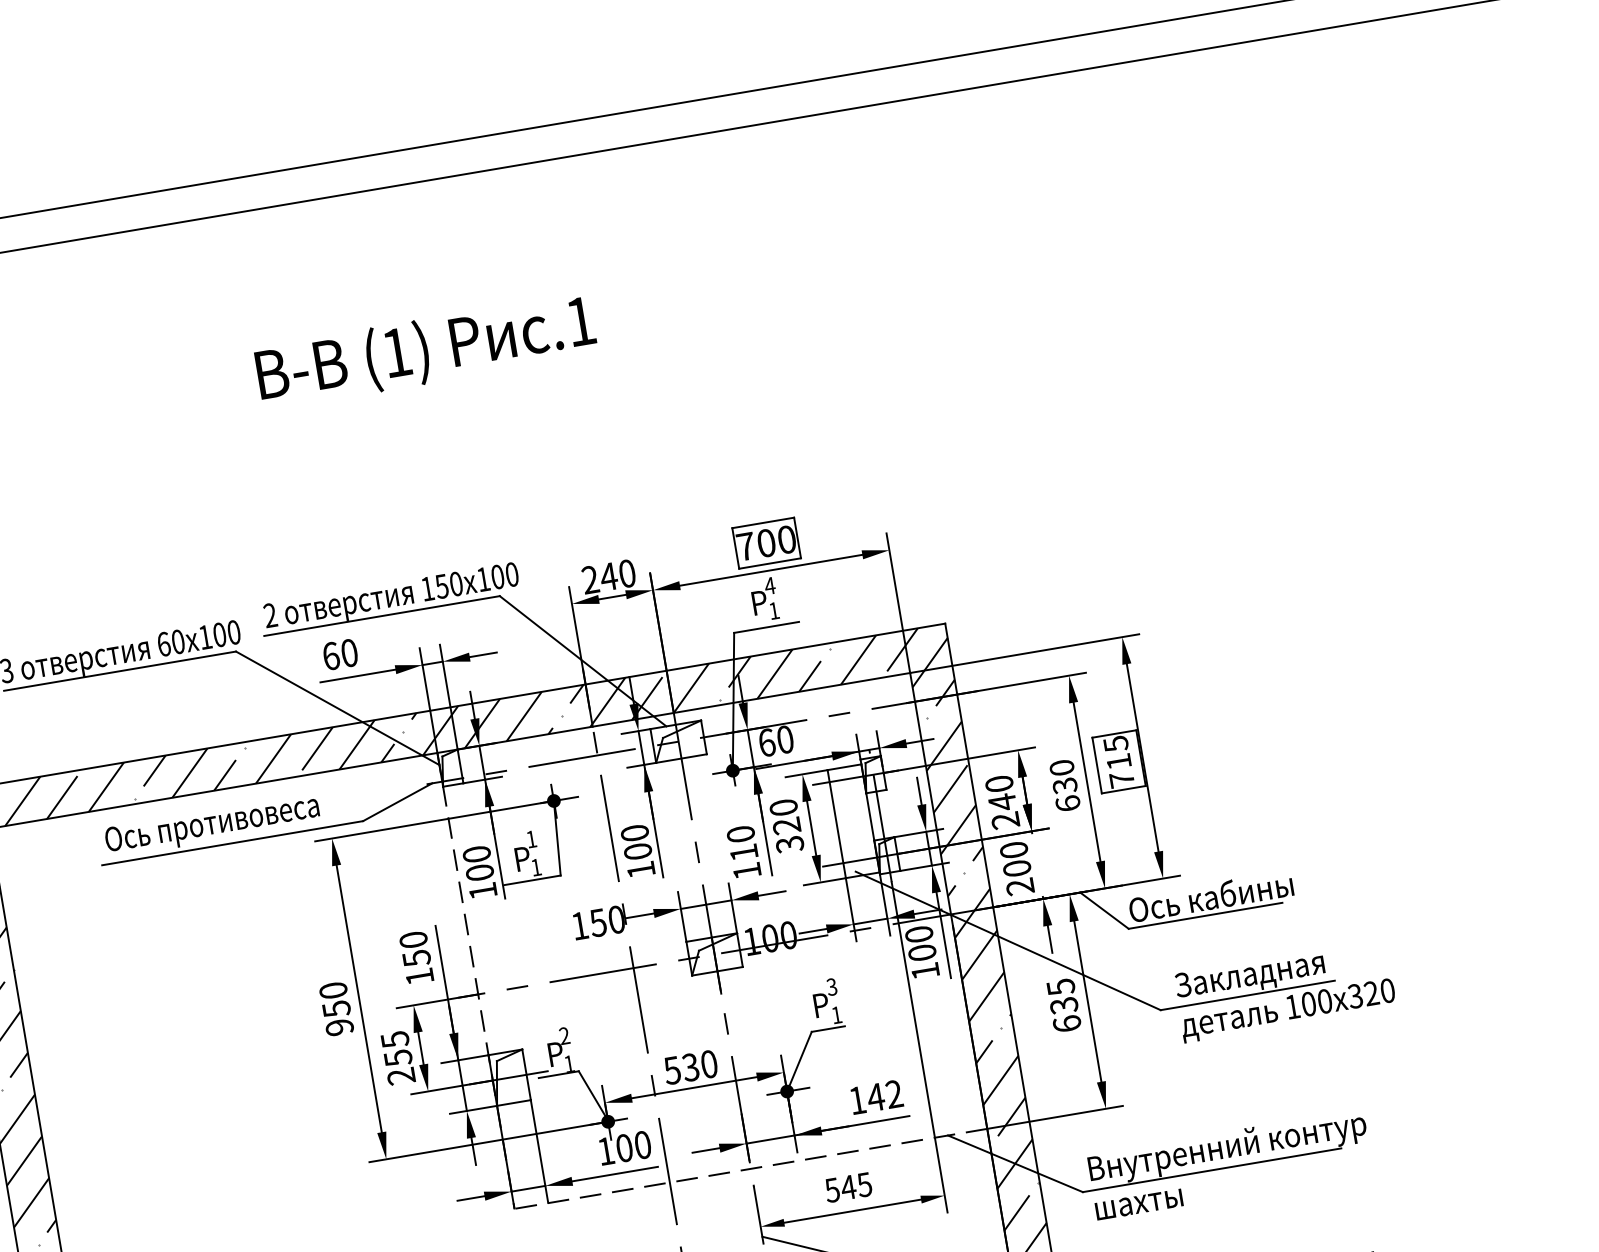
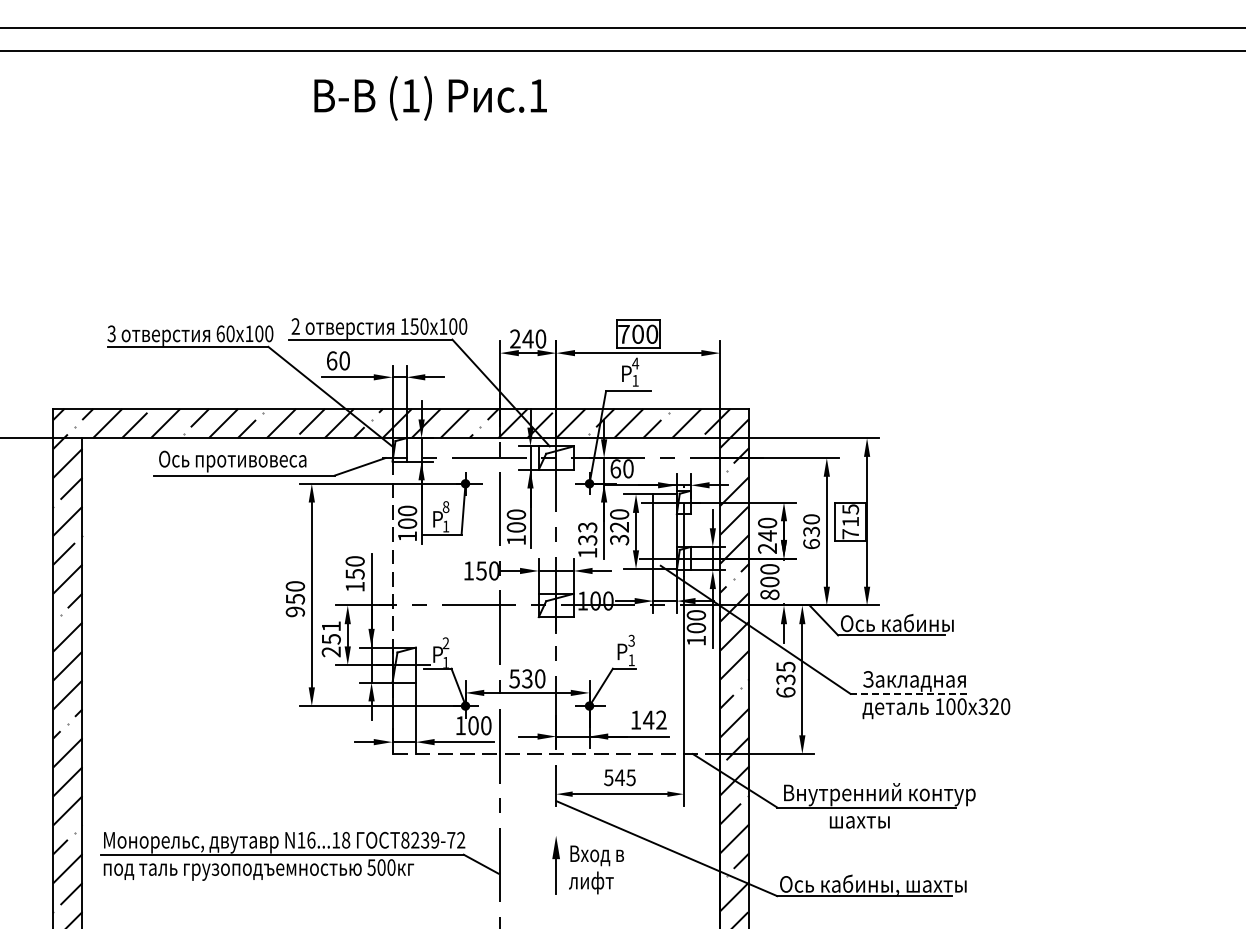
text: (425, 351) -> (430, 98), moved
text: (530, 840) -> (445, 507), 1 -> 8
text: (742, 842) -> (587, 533), 110 -> 133
text: (1019, 886) -> (769, 594), 200 -> 800
line: (1248, 994) -> (911, 693), solid -> dashed
text: (395, 1039) -> (331, 626), 255 -> 251
text: (1138, 1204) -> (859, 822), moved

